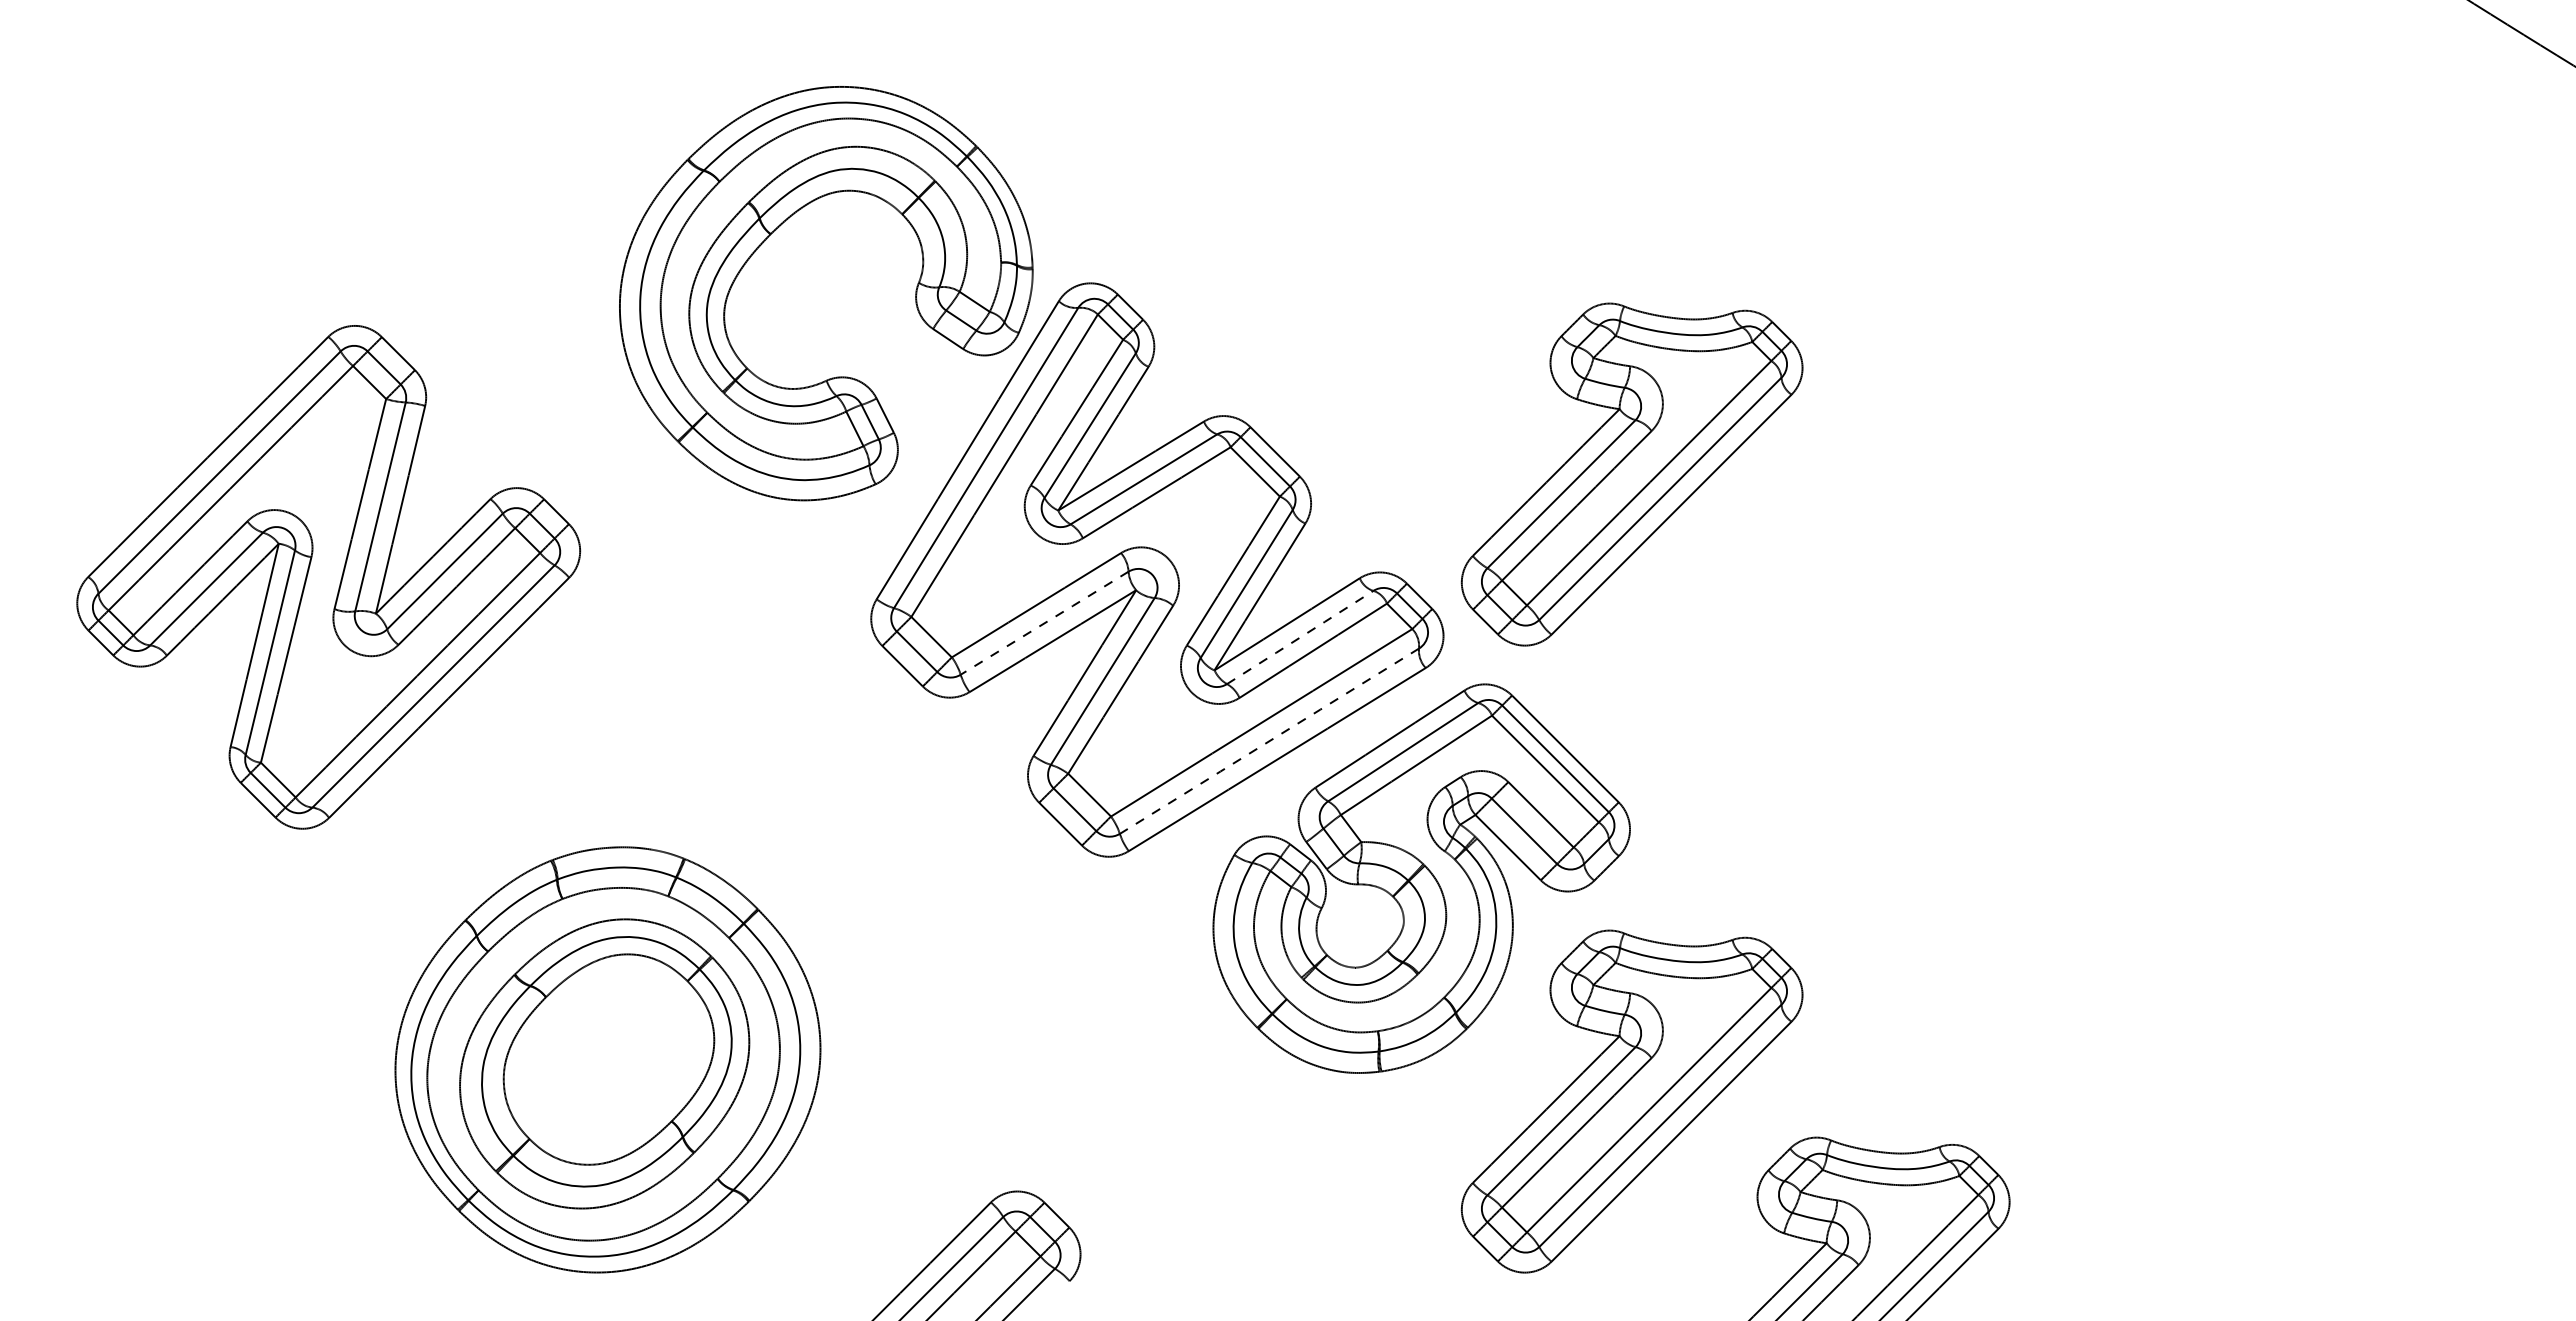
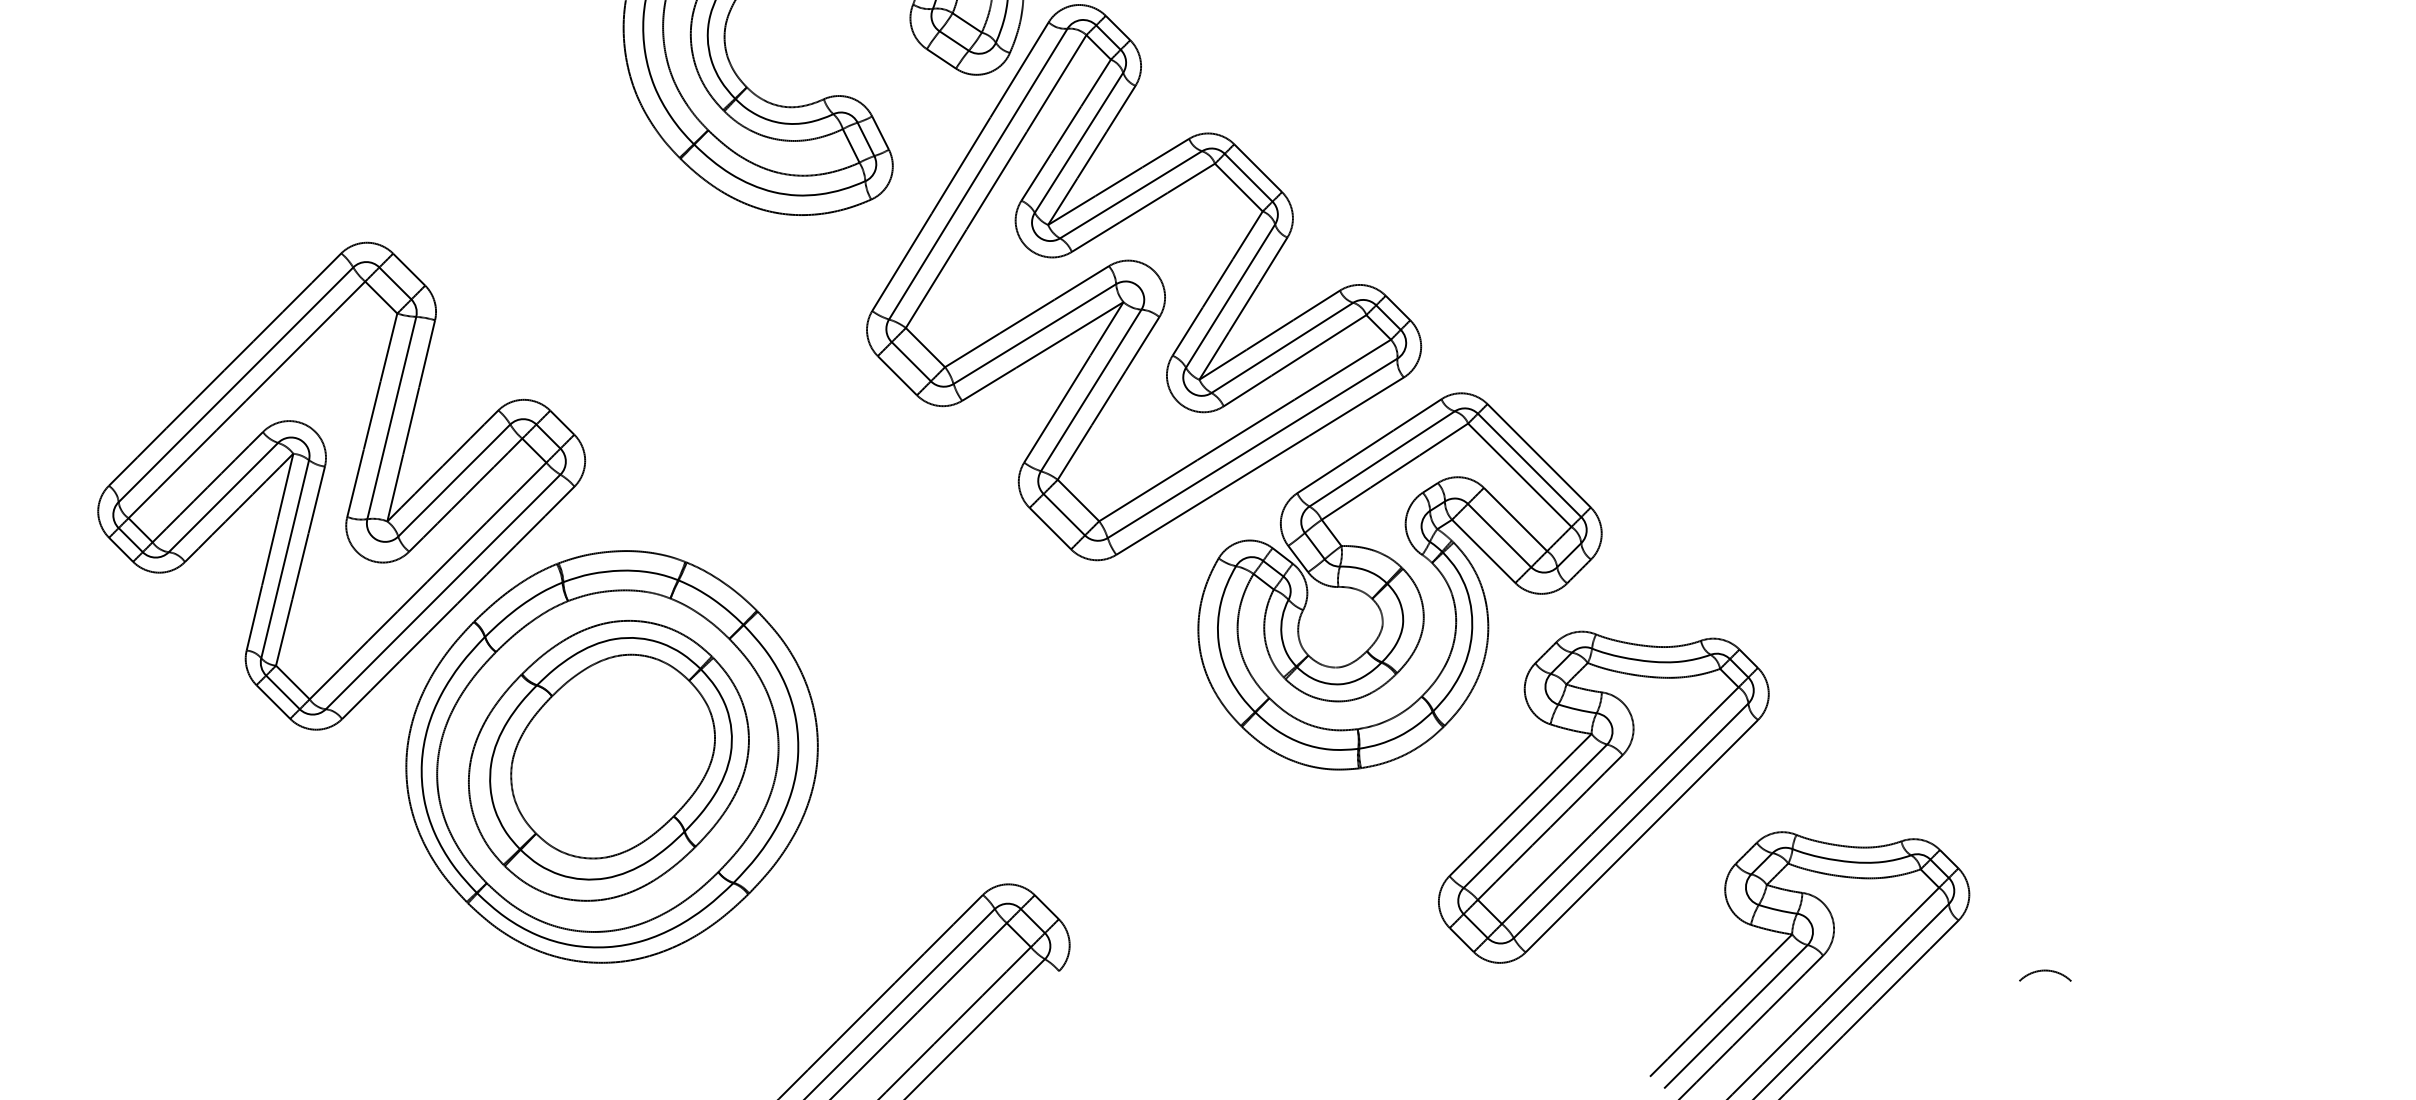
part: (1631, 474) -> (1603, 190), removed
part: (328, 577) -> (341, 486), moved
line: (1044, 623) -> (1034, 334), dashed -> solid
line: (1300, 637) -> (1282, 347), dashed -> solid
line: (1269, 741) -> (1252, 448), dashed -> solid
curve: (2088, 1281) -> (2045, 971), added

